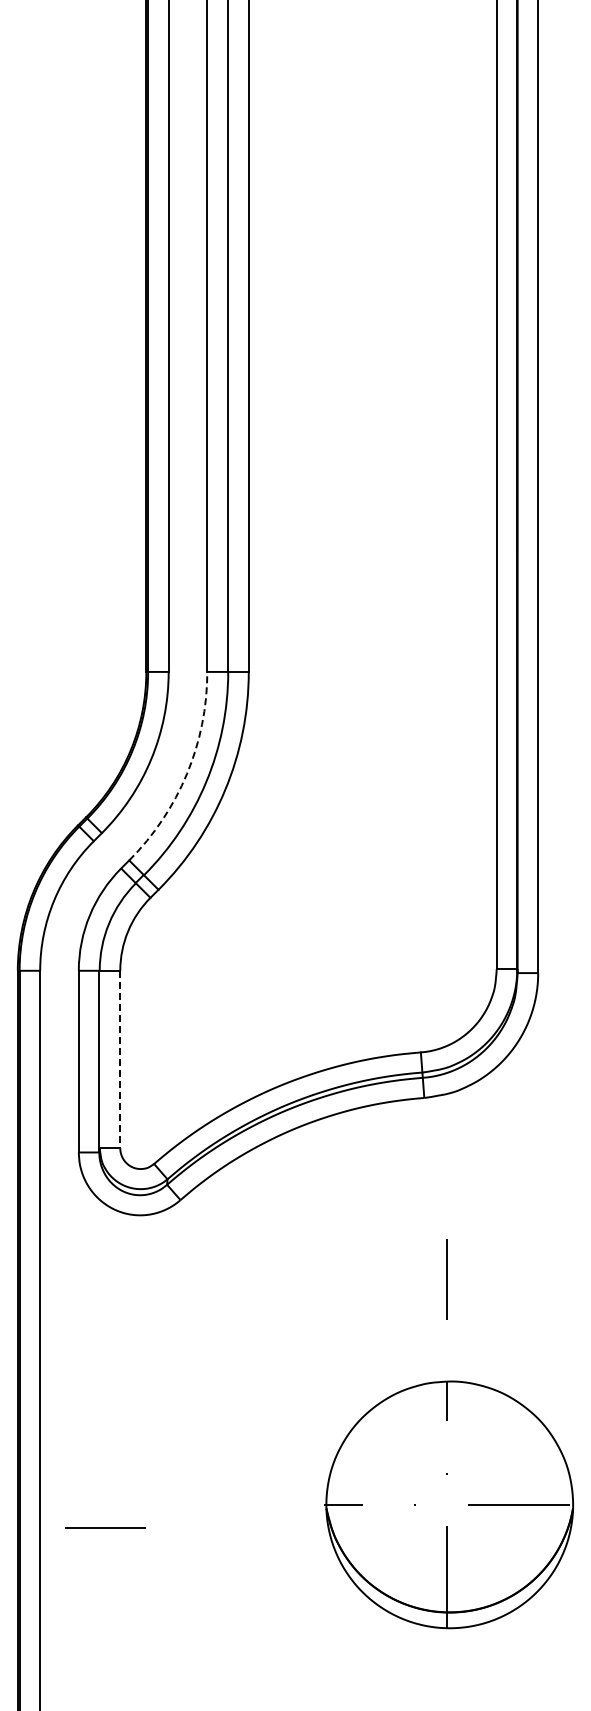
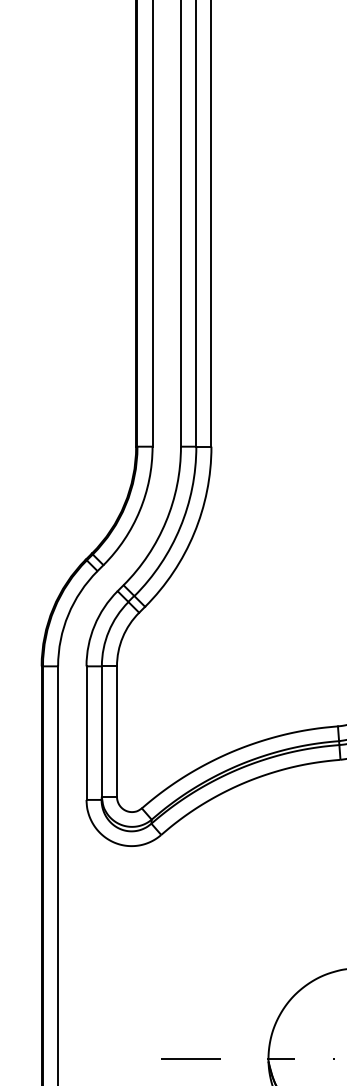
arc: (187, 773) -> (166, 521), dashed -> solid
line: (120, 1059) -> (117, 731), dashed -> solid
line: (105, 1527) -> (191, 1058), moved

